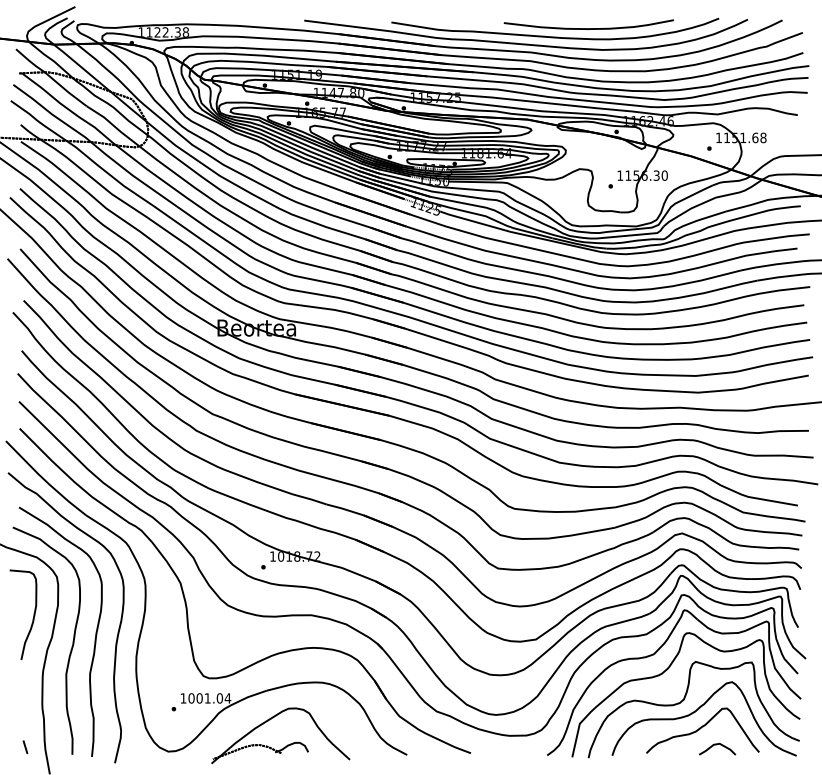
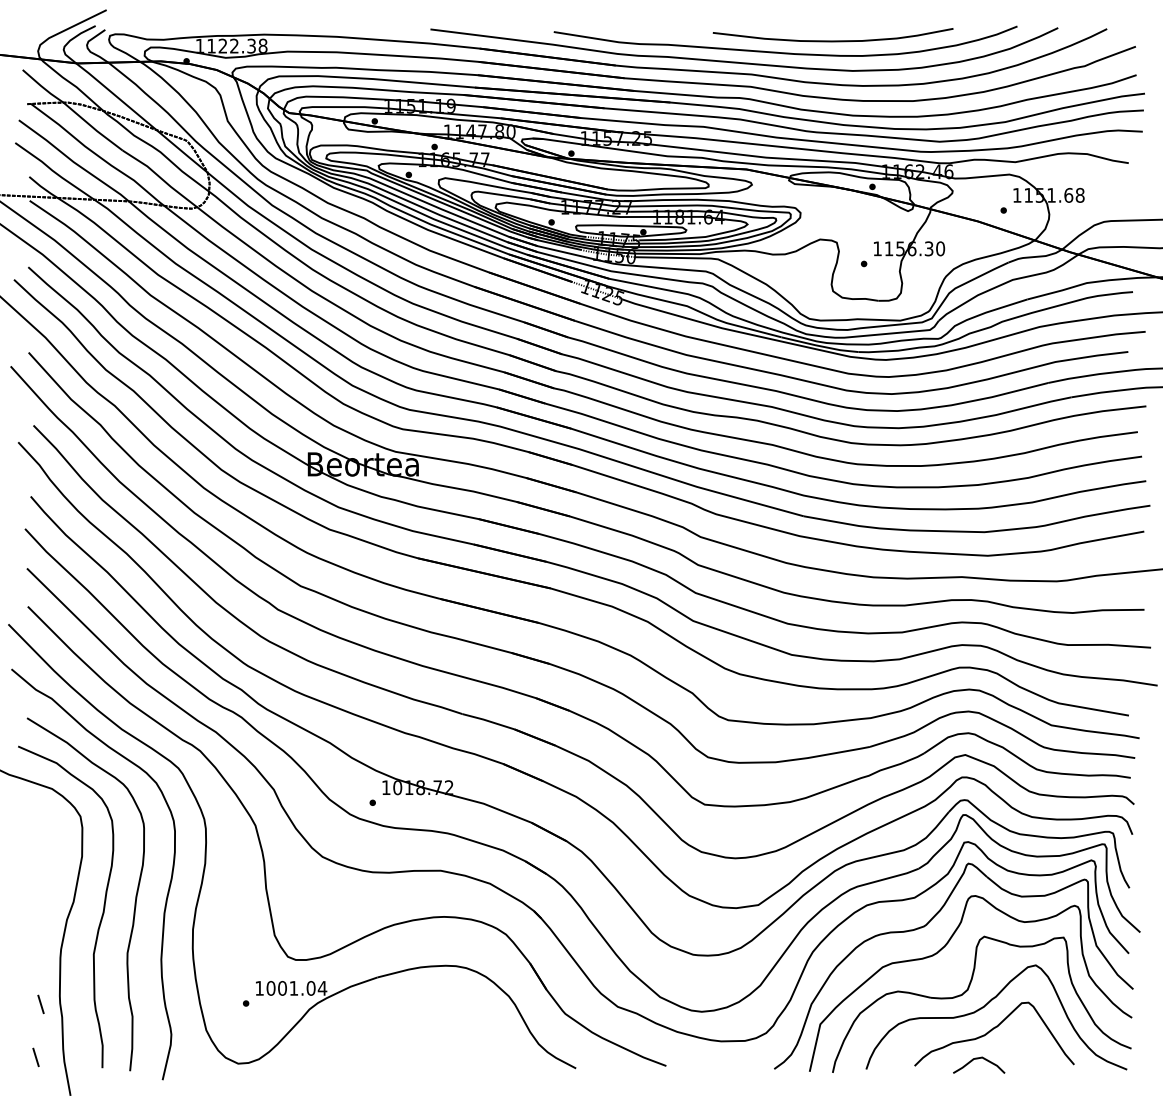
curve: (33, 615) -> (47, 870), removed
line: (28, 709) -> (40, 1004), added
part: (287, 745) -> (406, 1054), removed
curve: (717, 745) -> (978, 1059), moved

